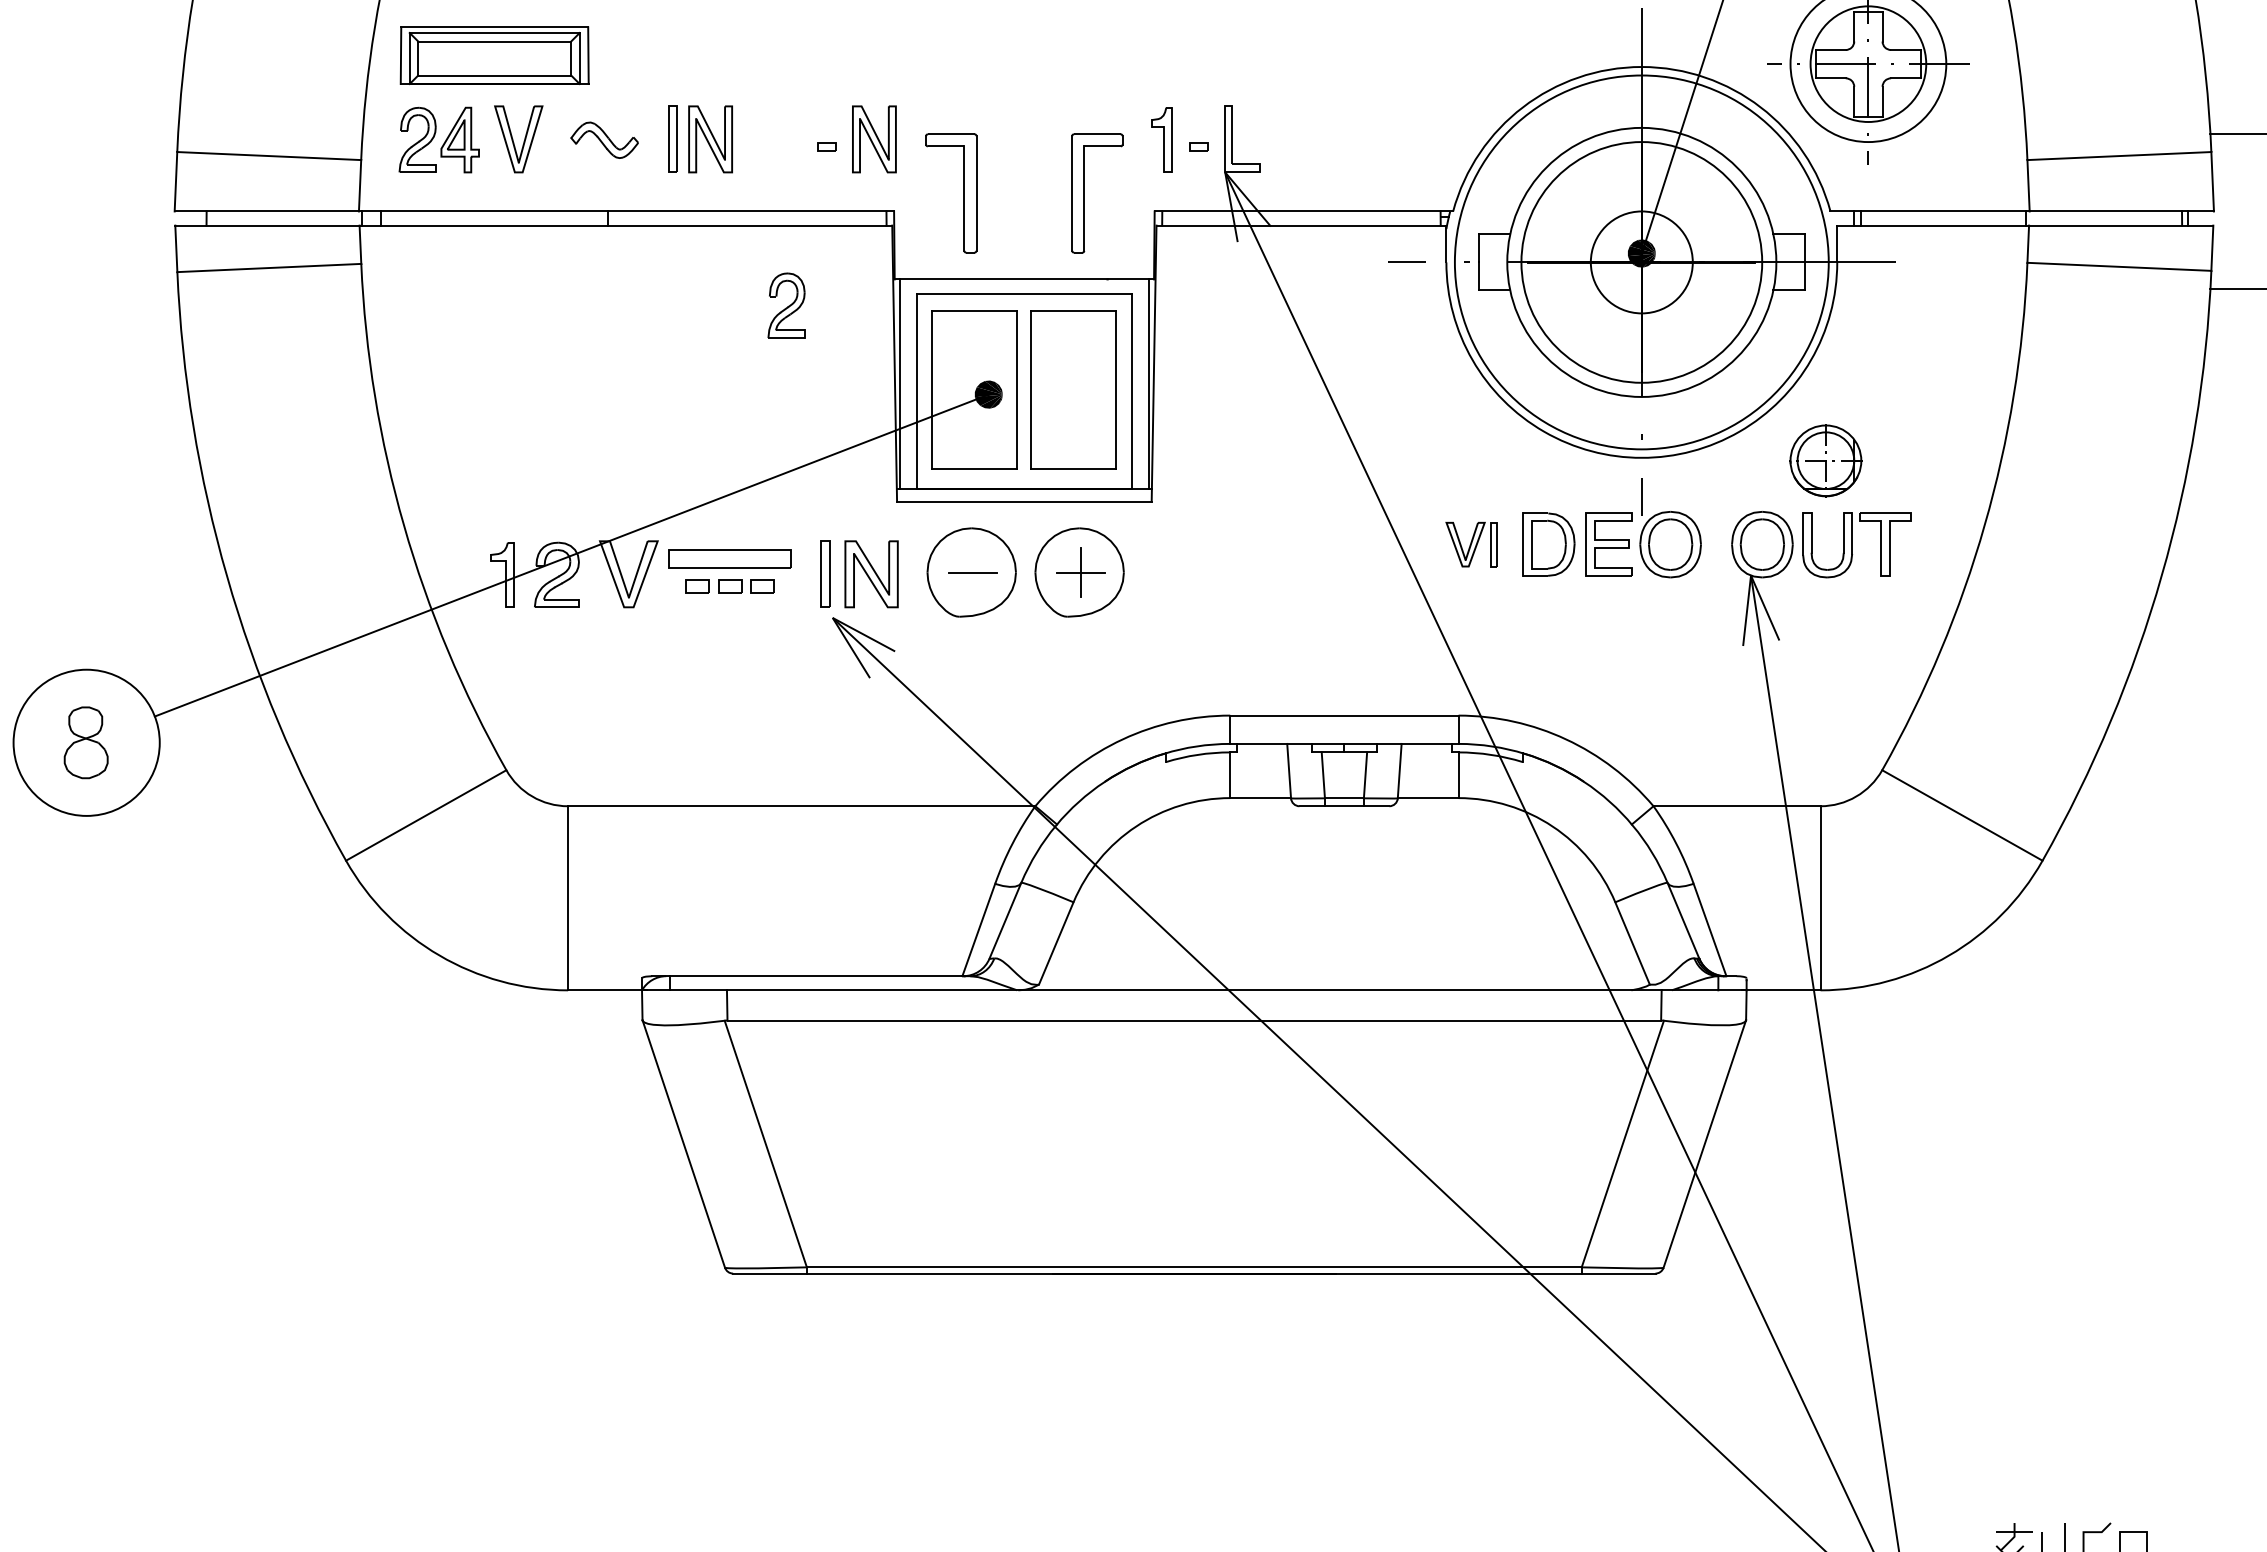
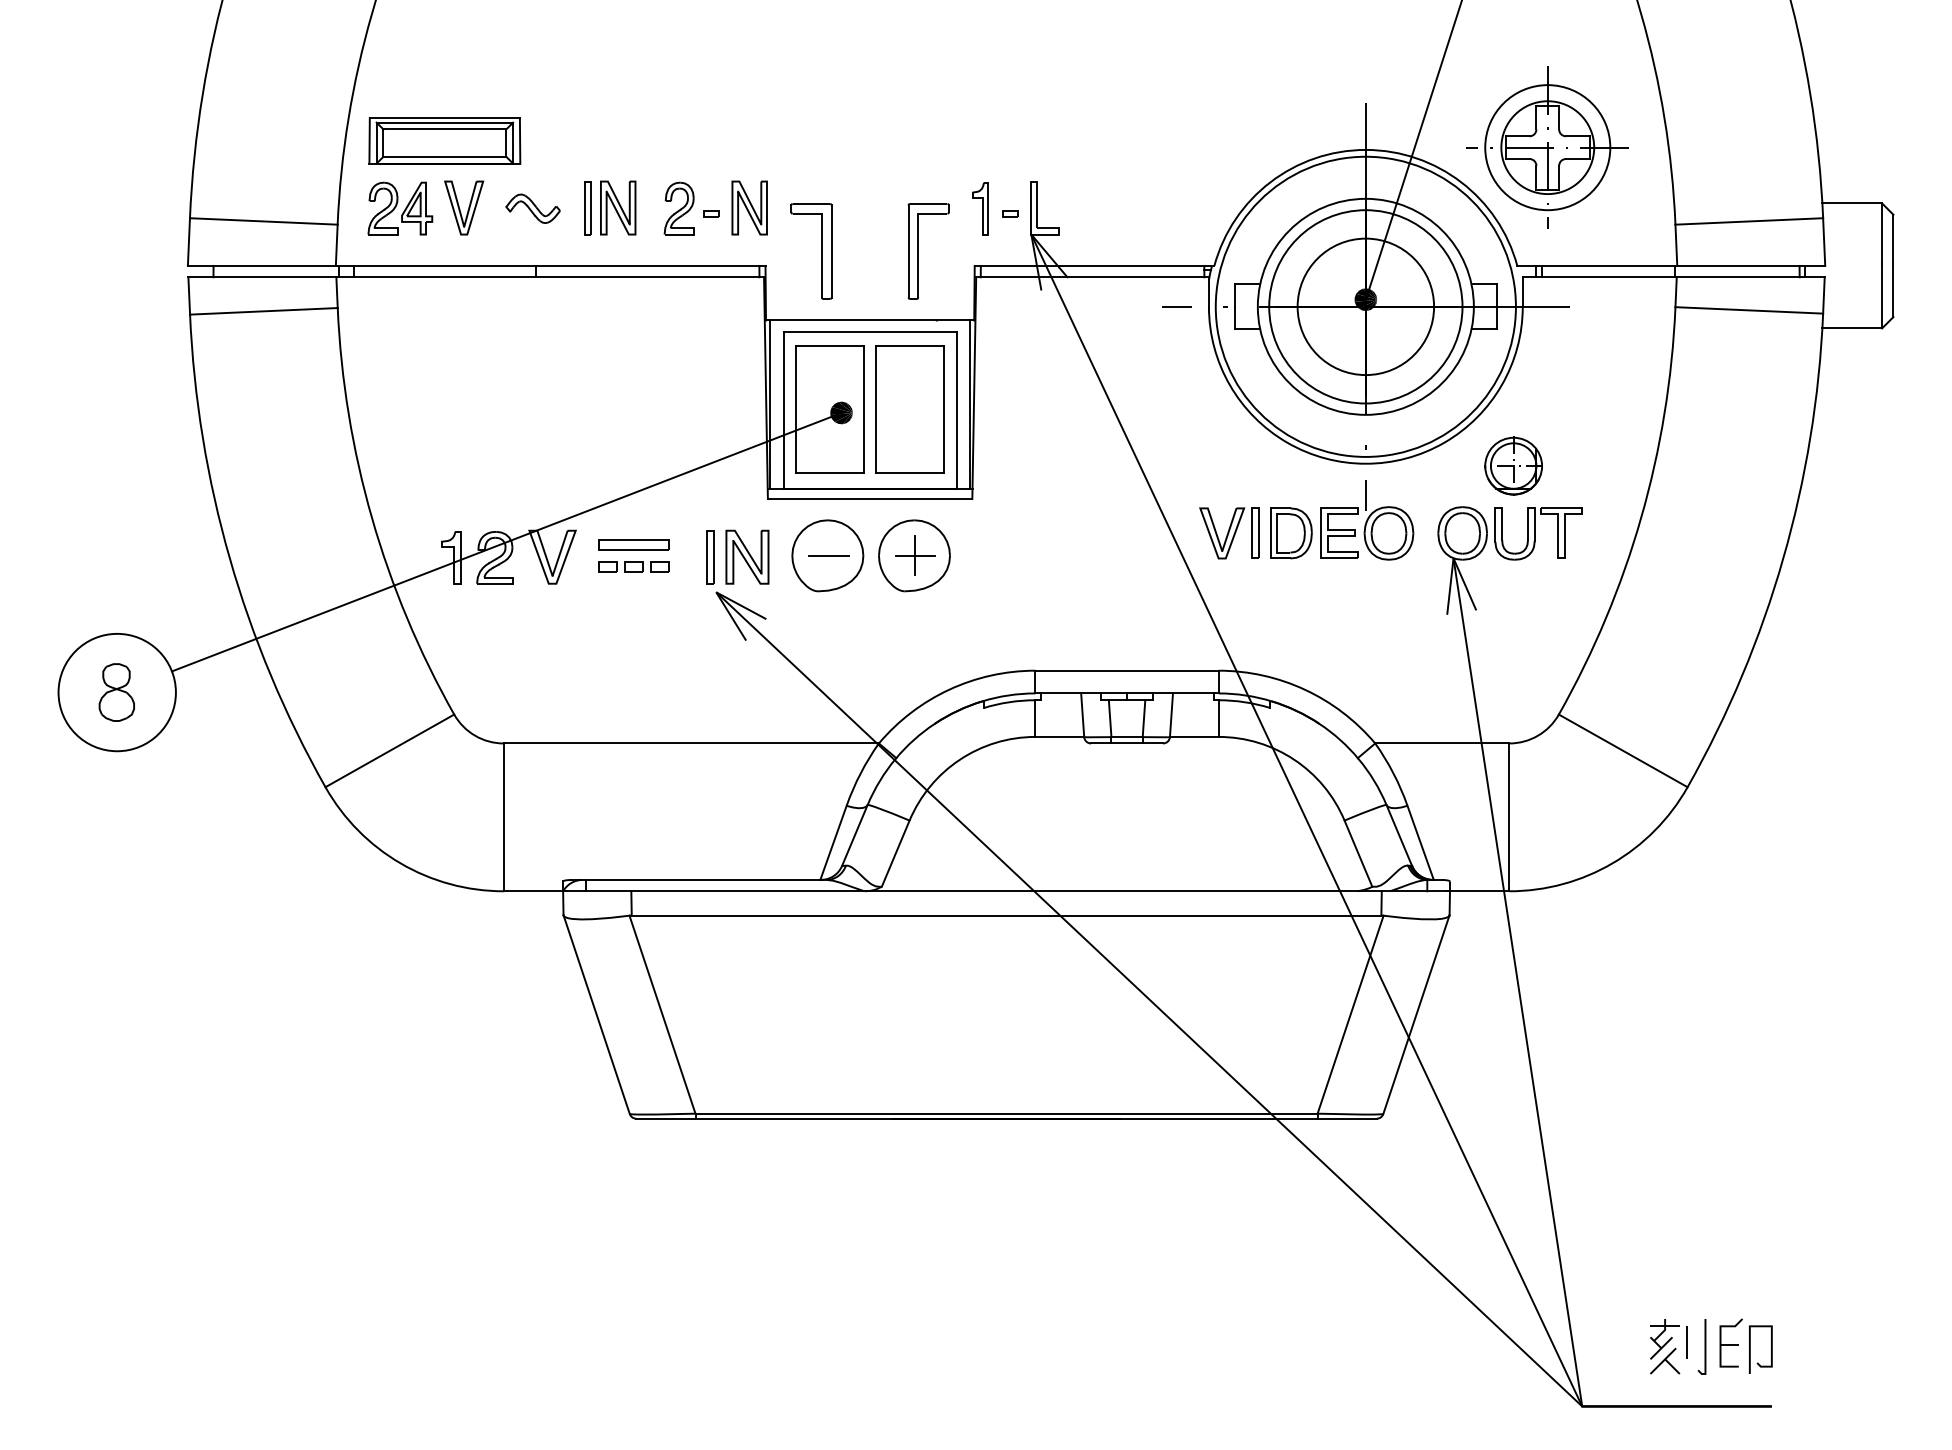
circle: (1641, 261) -> (1365, 306), size x1.67
part: (785, 305) -> (678, 208), moved
part: (1471, 544) -> (1229, 533), size x1.43
part: (729, 558) -> (633, 544), size x0.71

